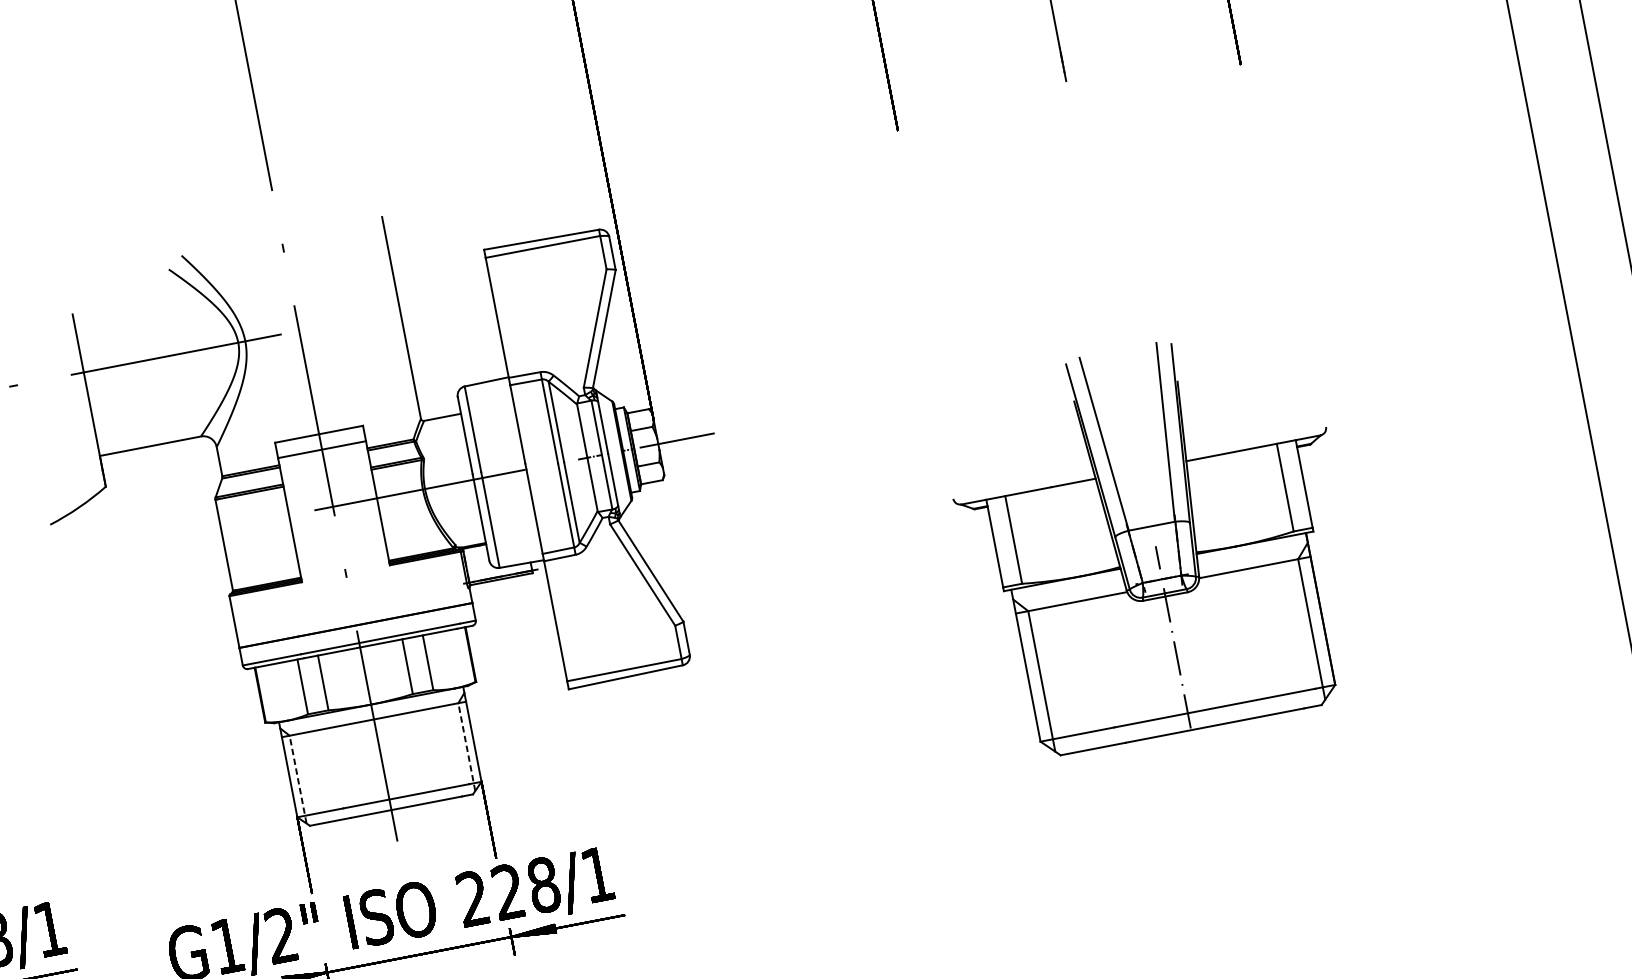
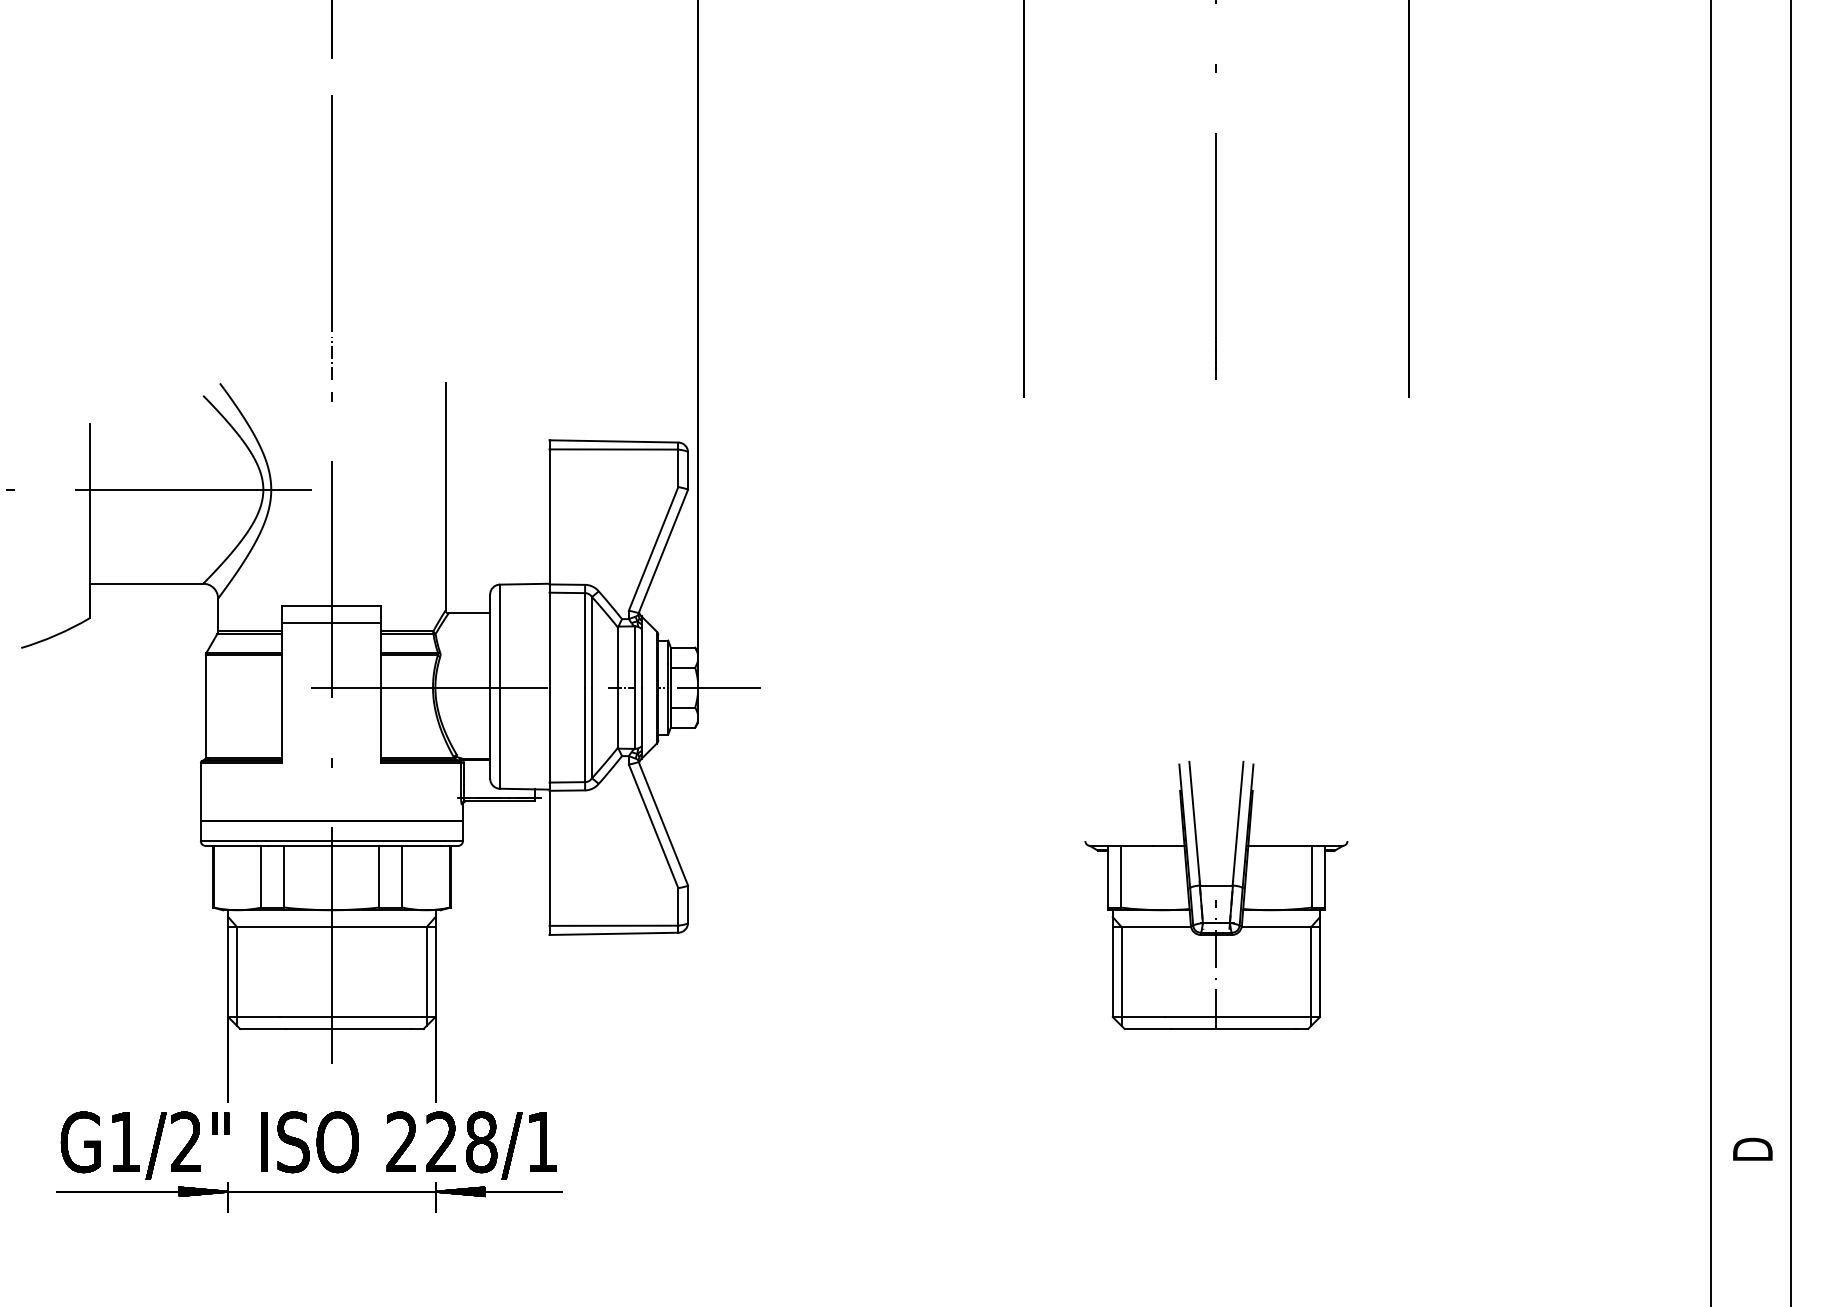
line: (276, 214) -> (331, 358), added
part: (1154, 539) -> (1216, 894), size x0.62
line: (466, 746) -> (426, 975), dashed -> solid
line: (297, 778) -> (236, 975), dashed -> solid

